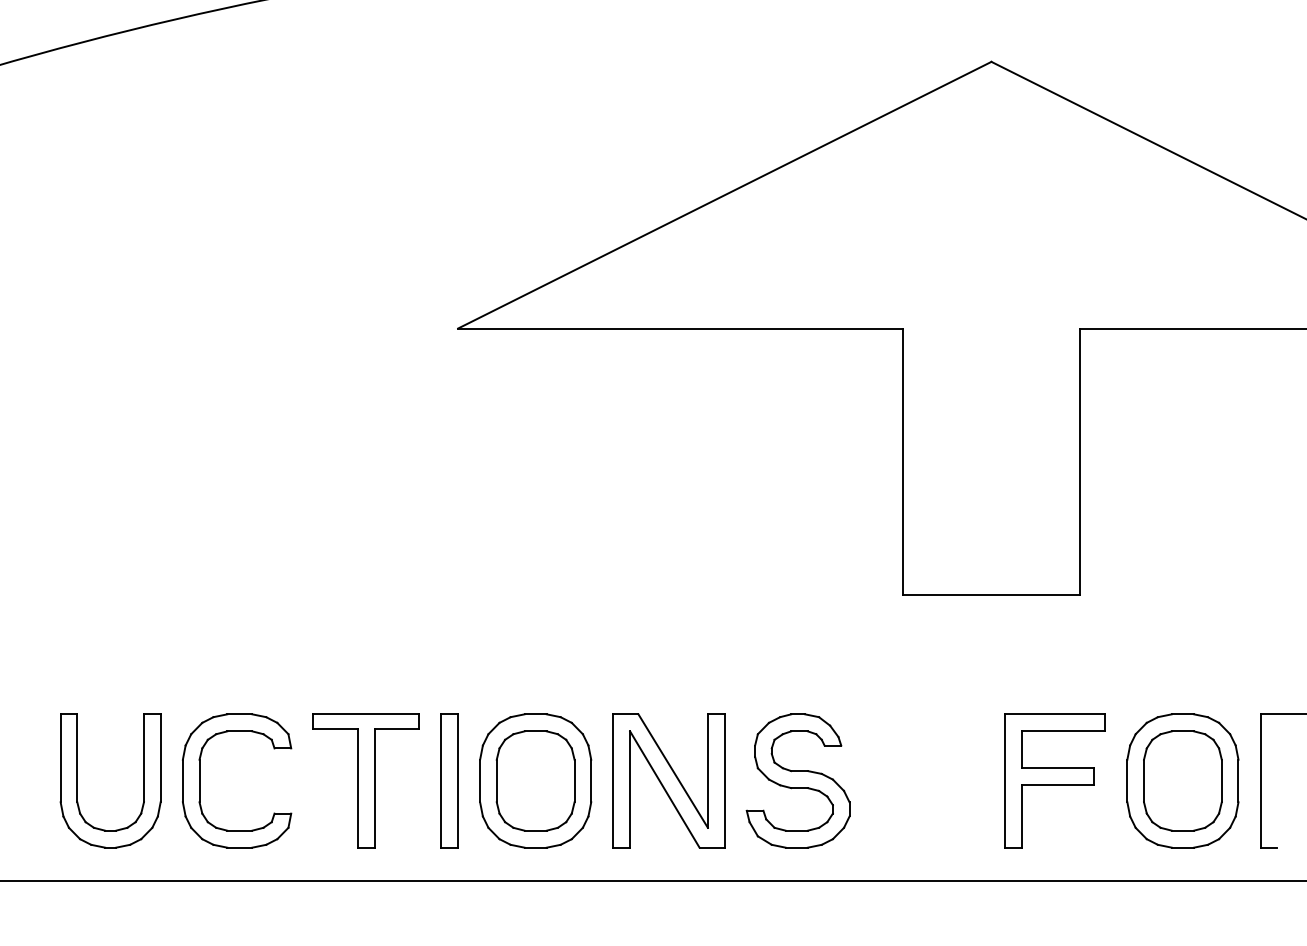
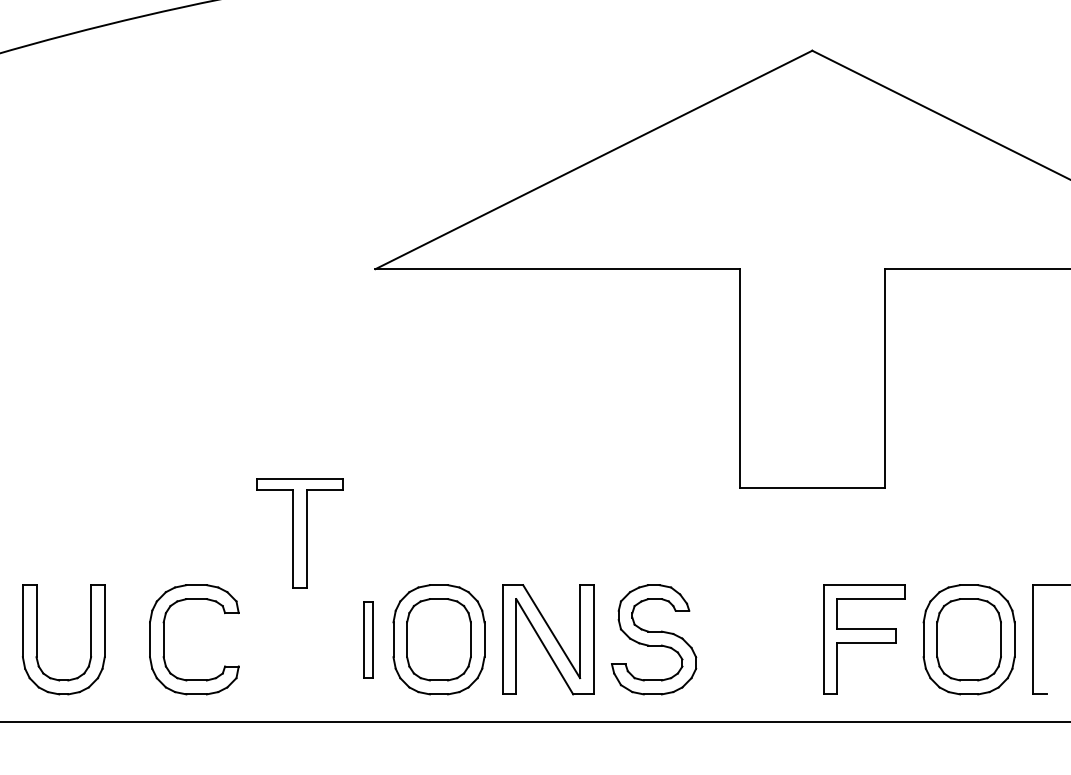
part: (77, 780) -> (36, 639), moved
part: (365, 780) -> (299, 532), moved
part: (449, 780) -> (368, 639), size x0.7

